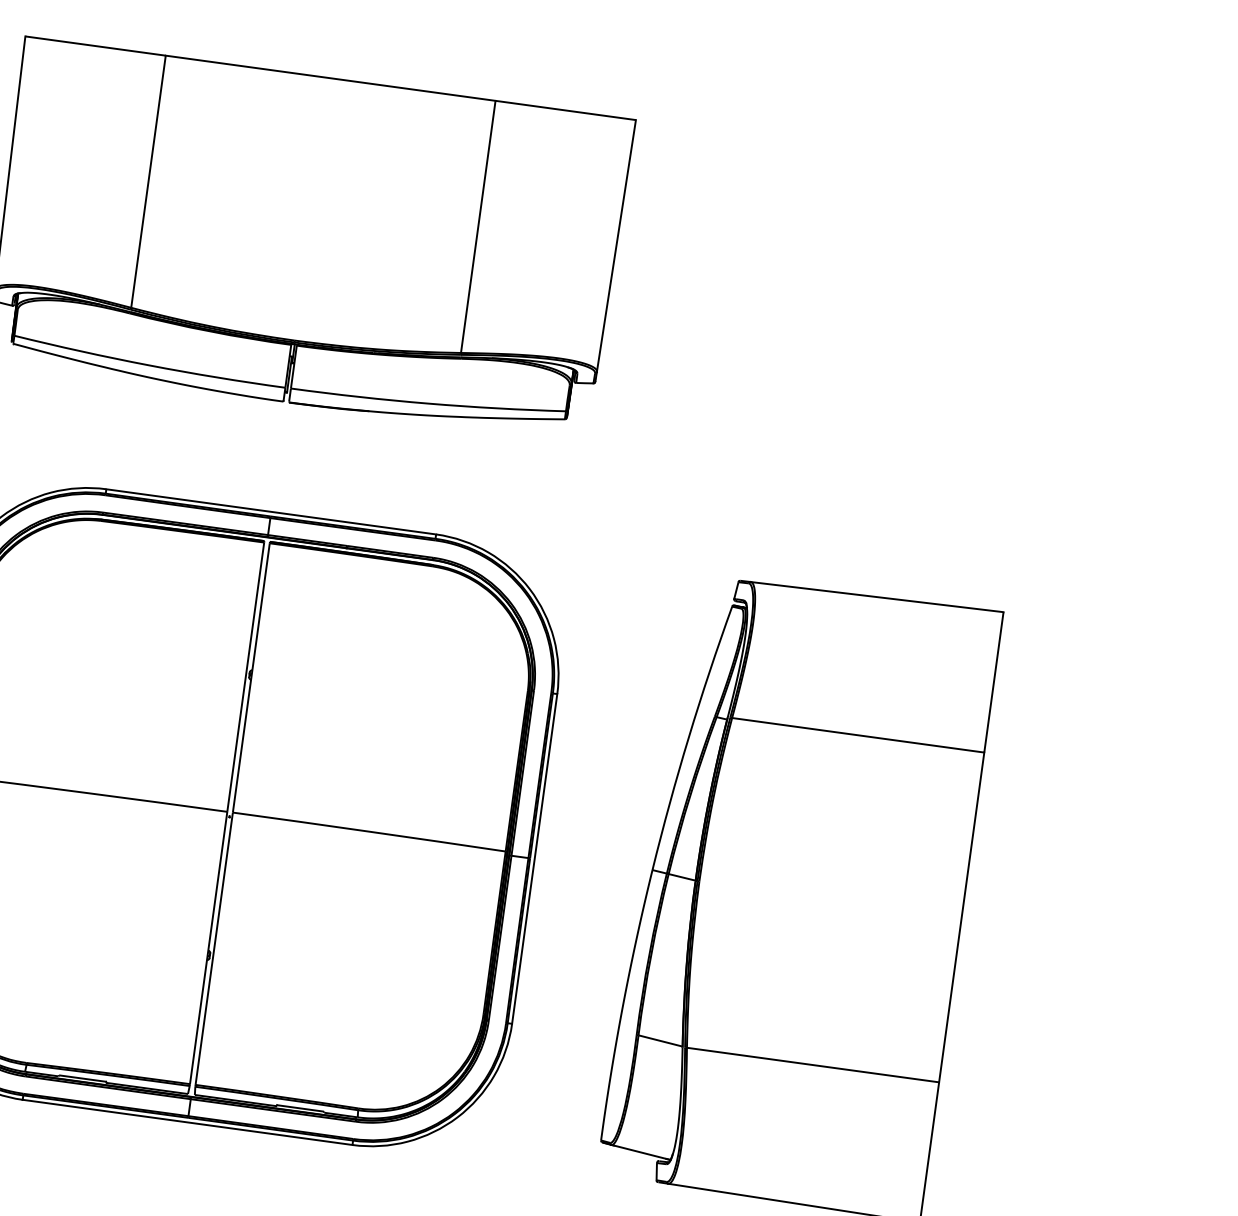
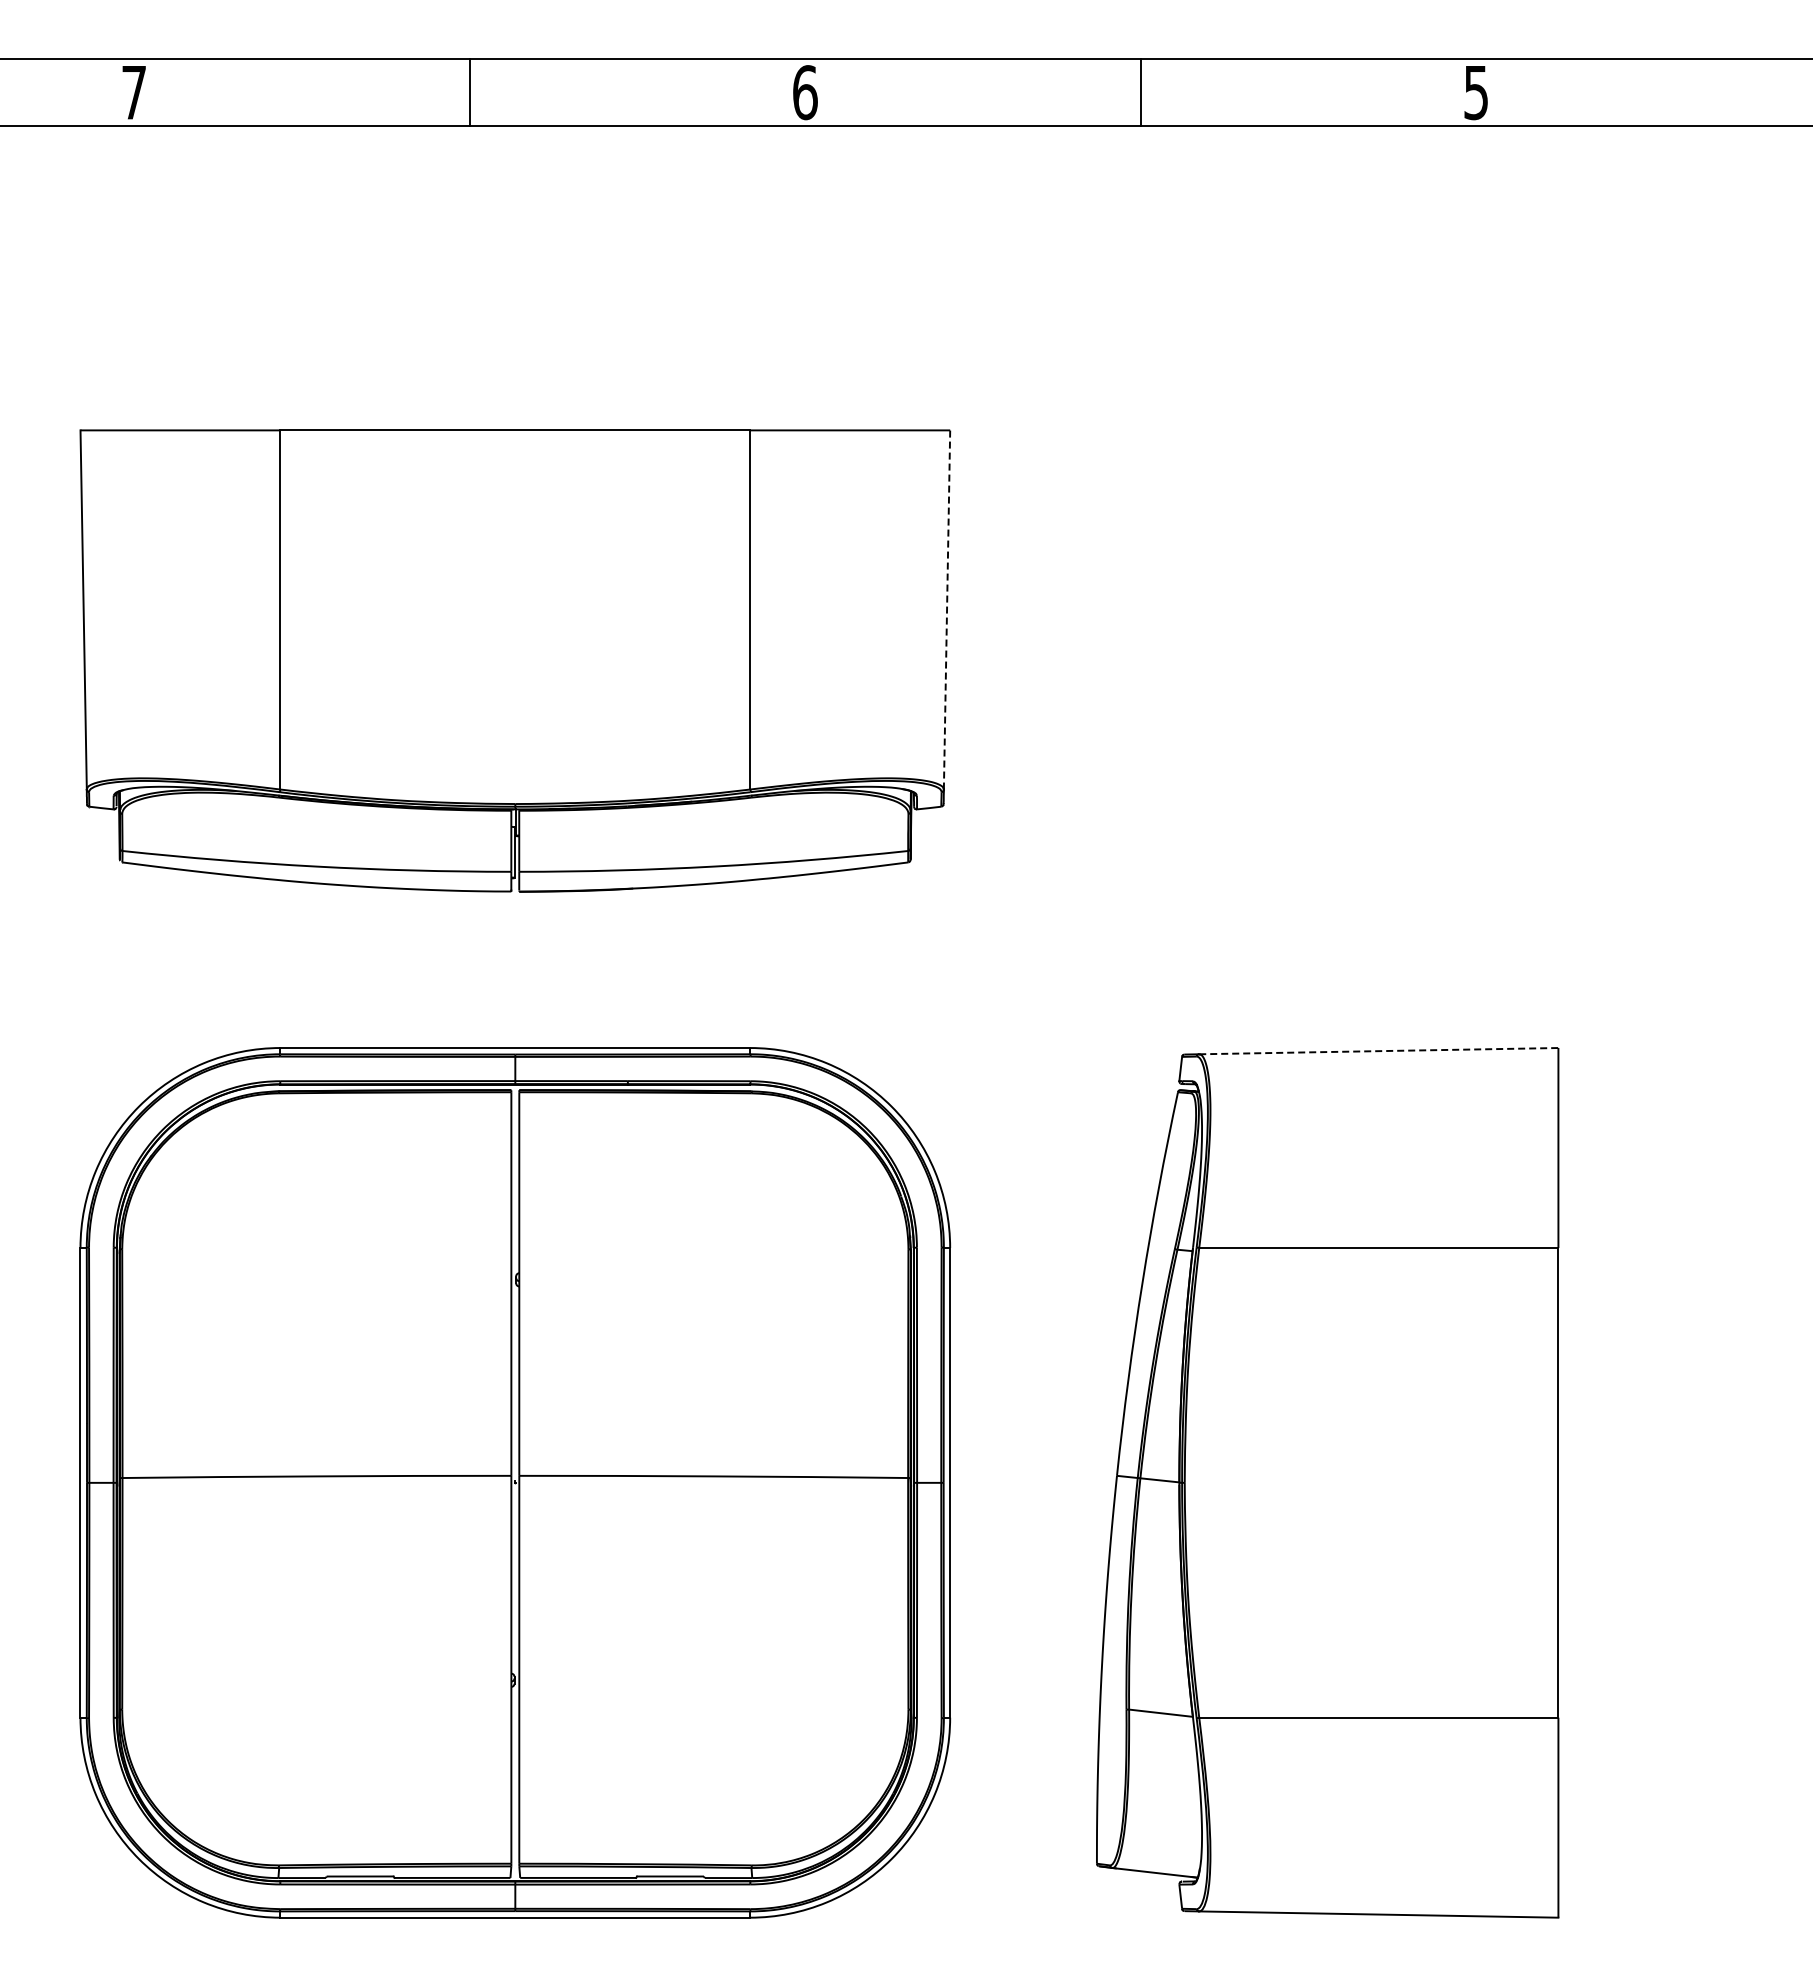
line: (616, 245) -> (947, 609), solid -> dashed
line: (876, 597) -> (1378, 1051), solid -> dashed

